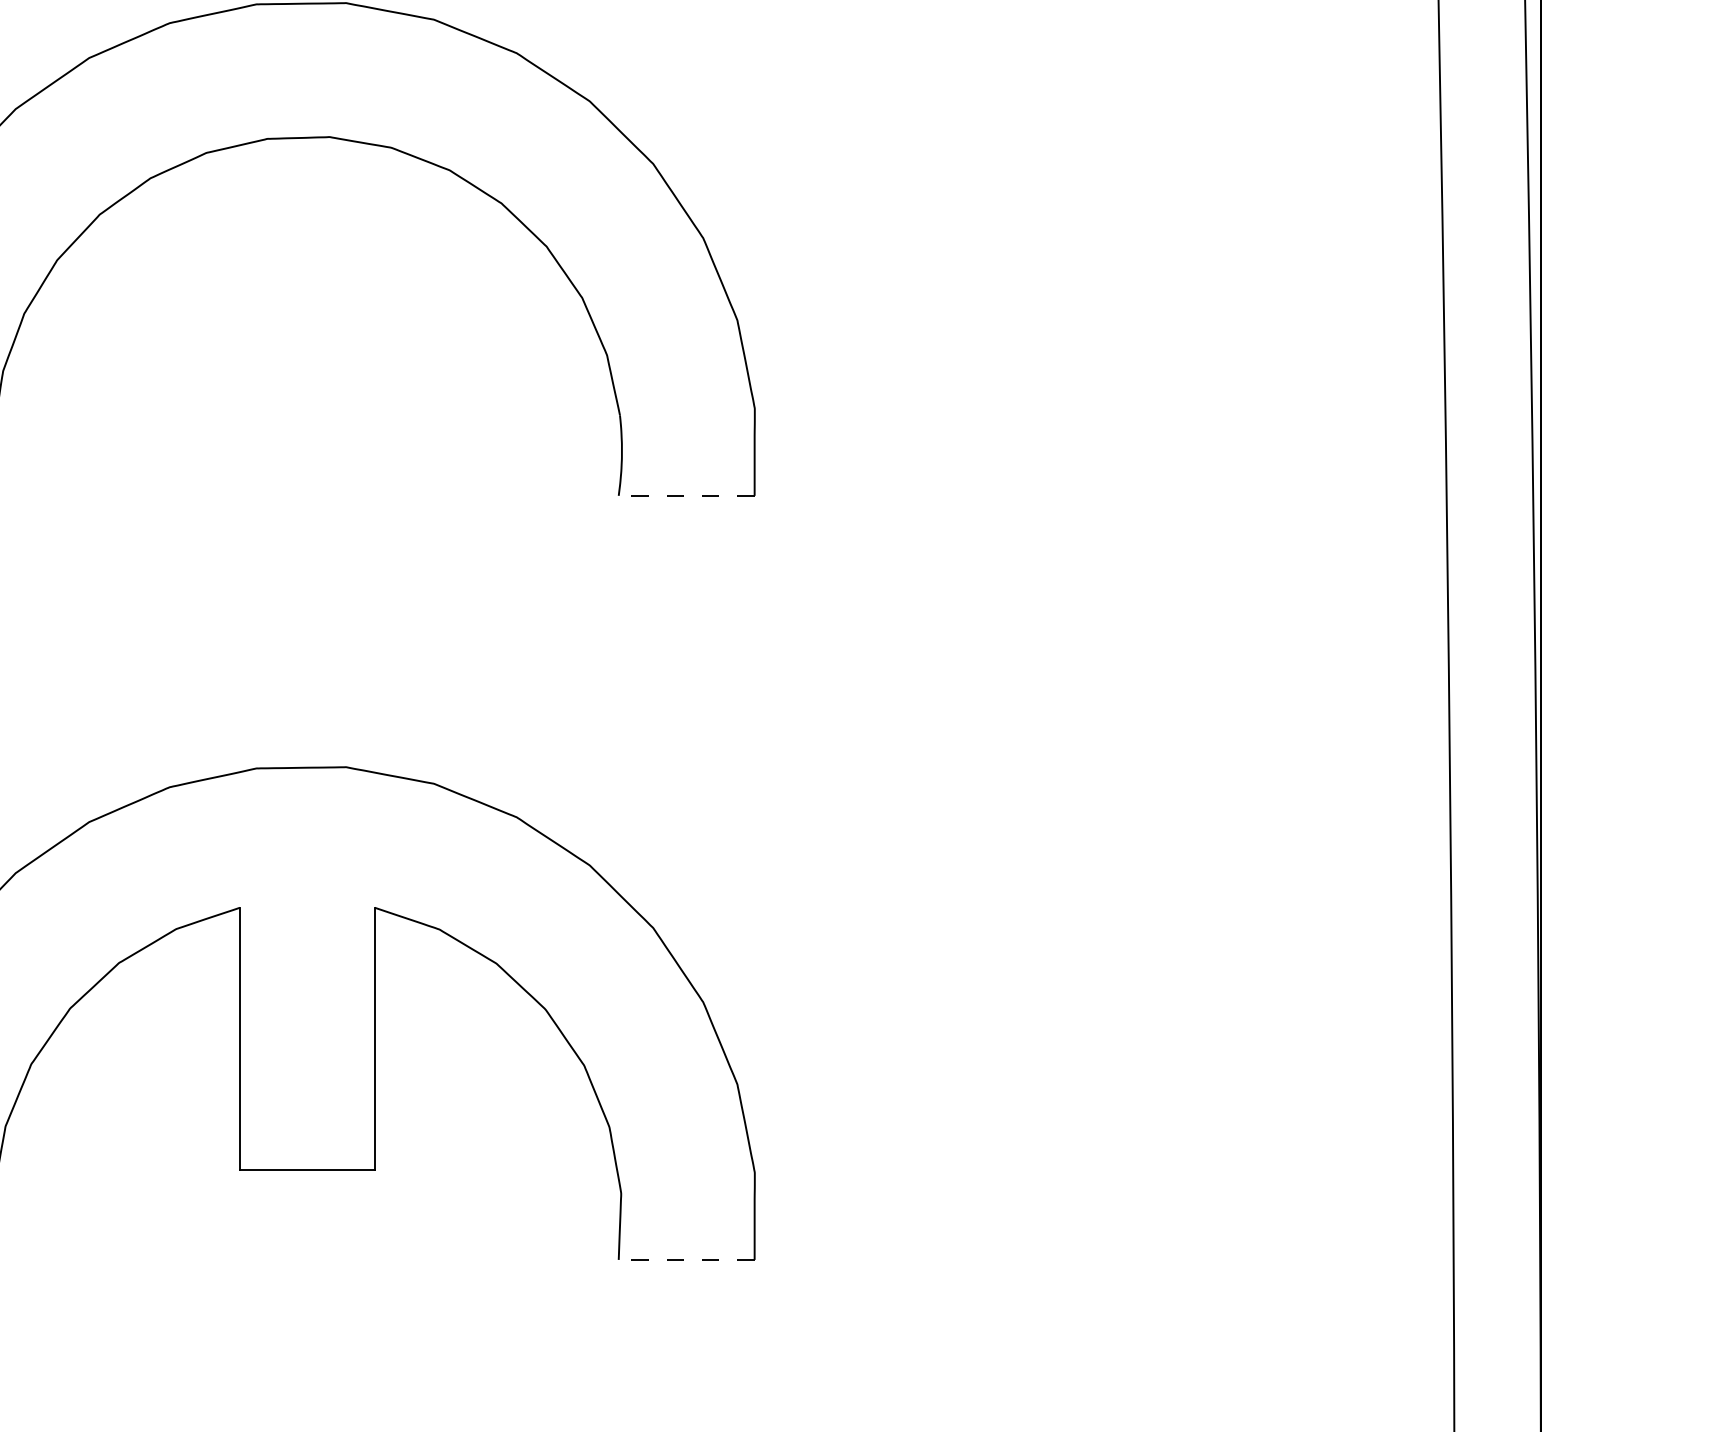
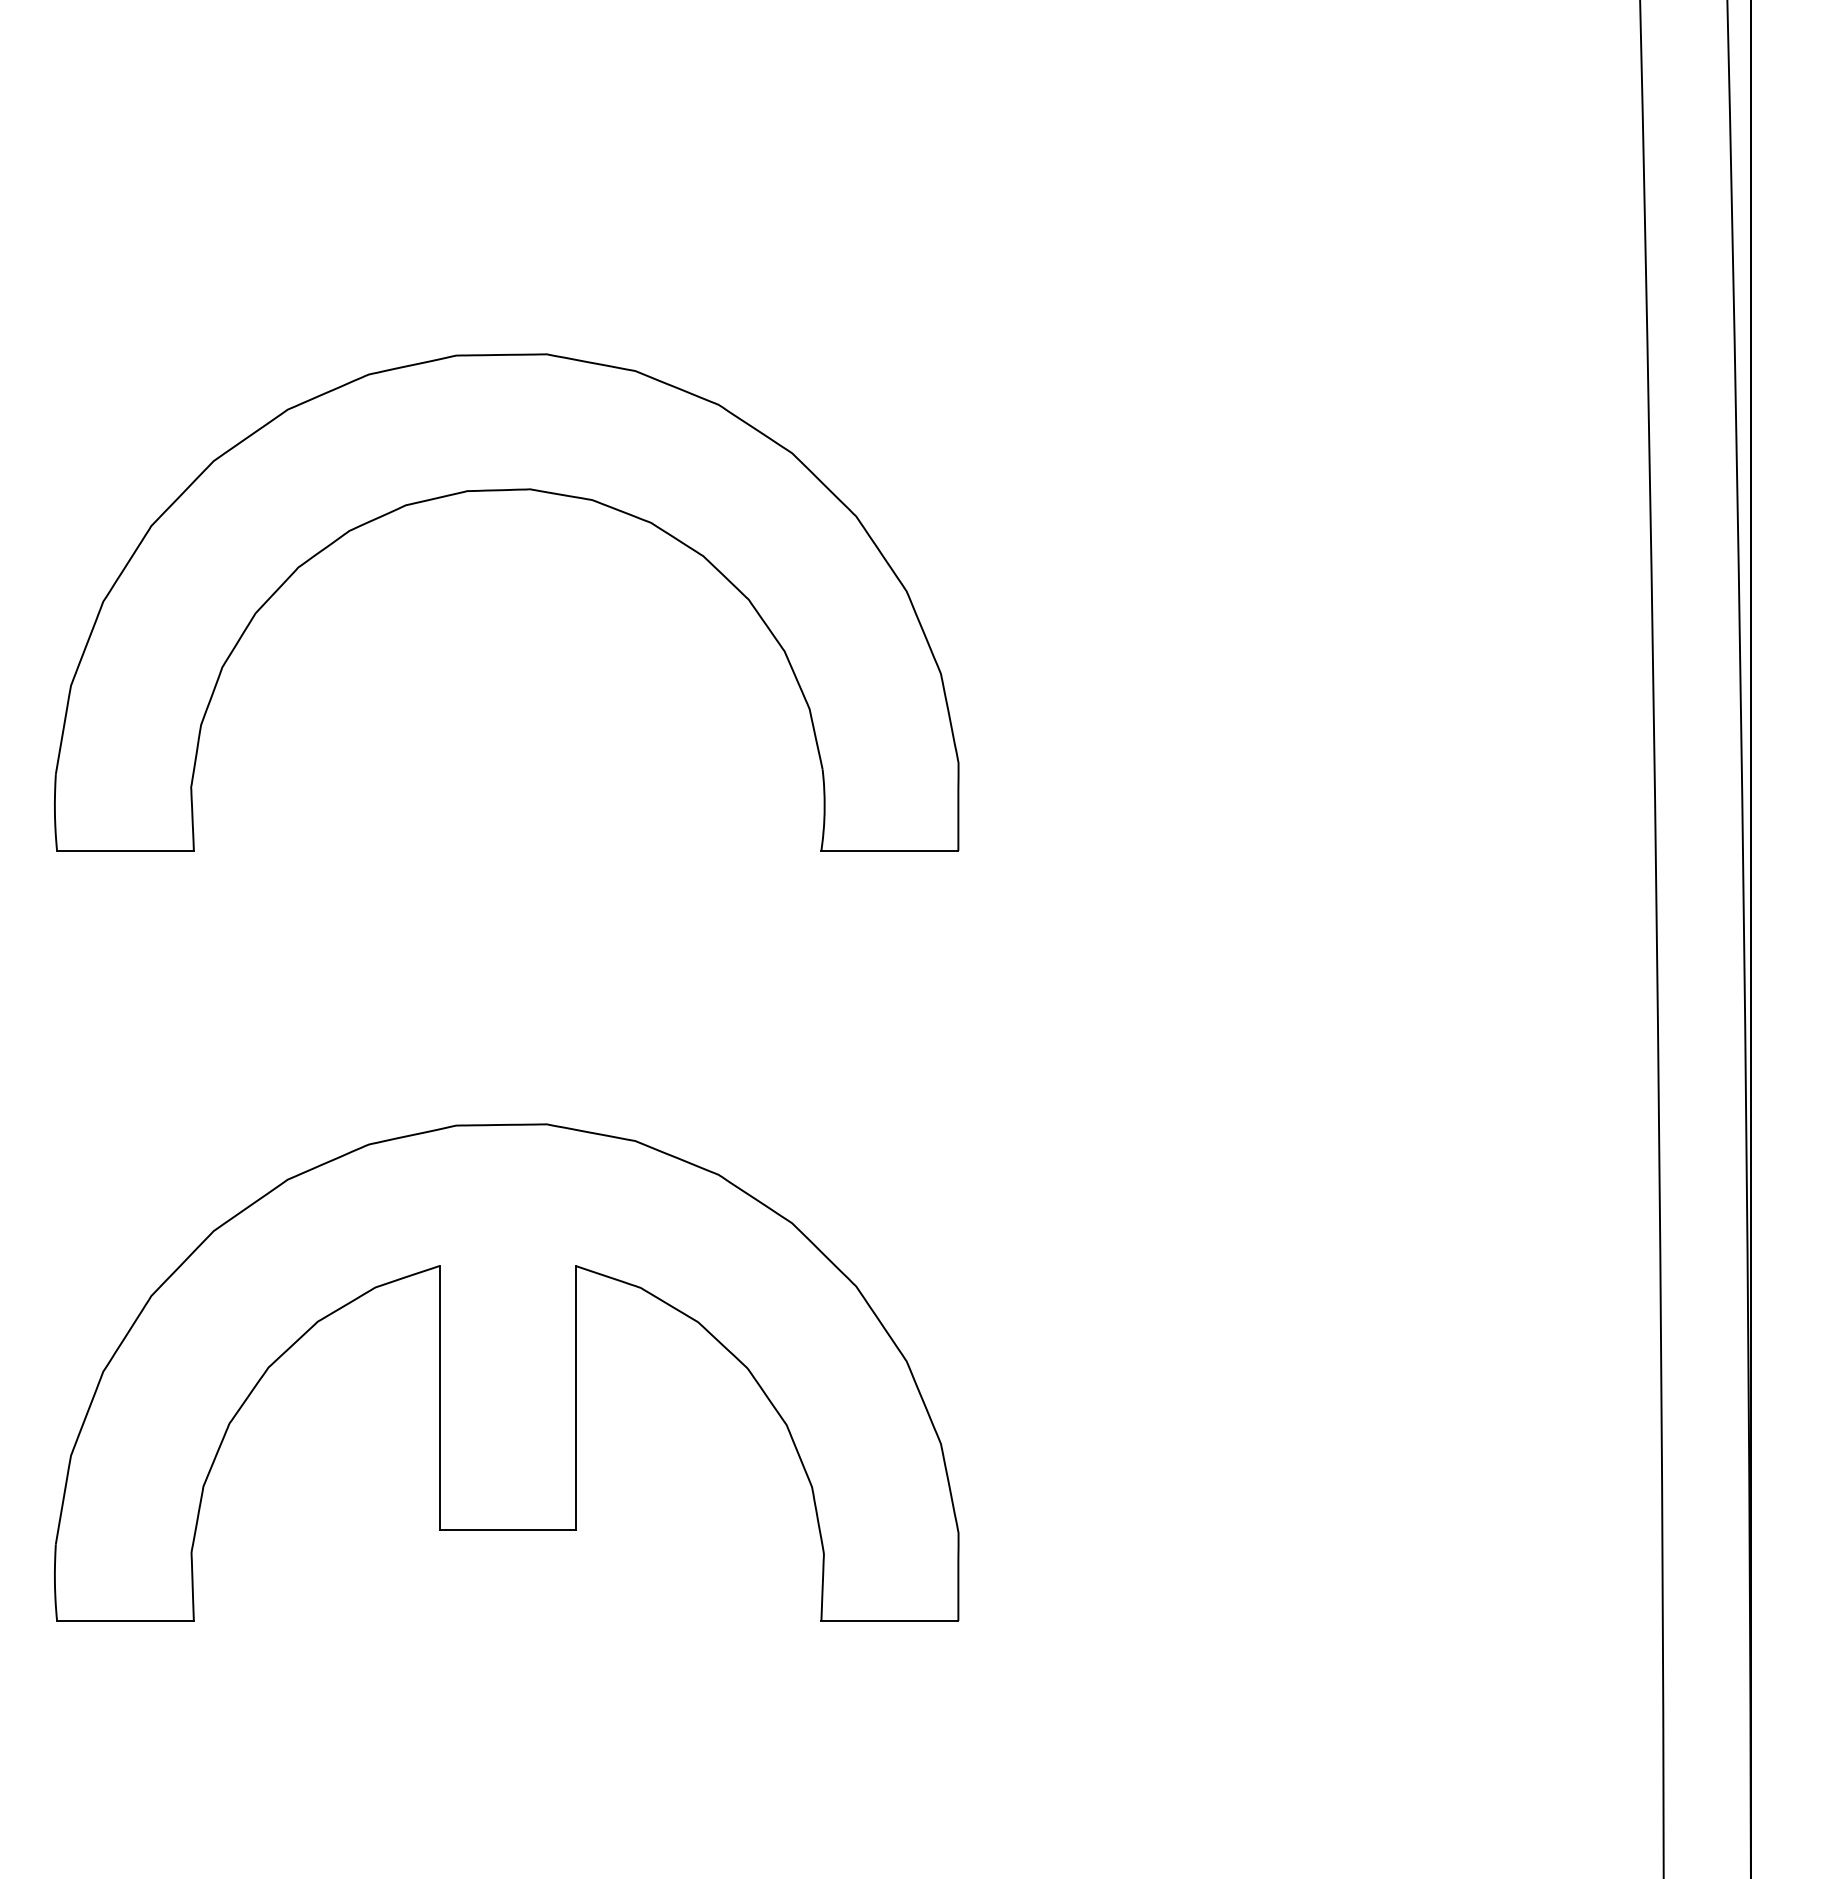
line: (686, 495) -> (889, 850), dashed -> solid
line: (686, 1259) -> (889, 1620), dashed -> solid

